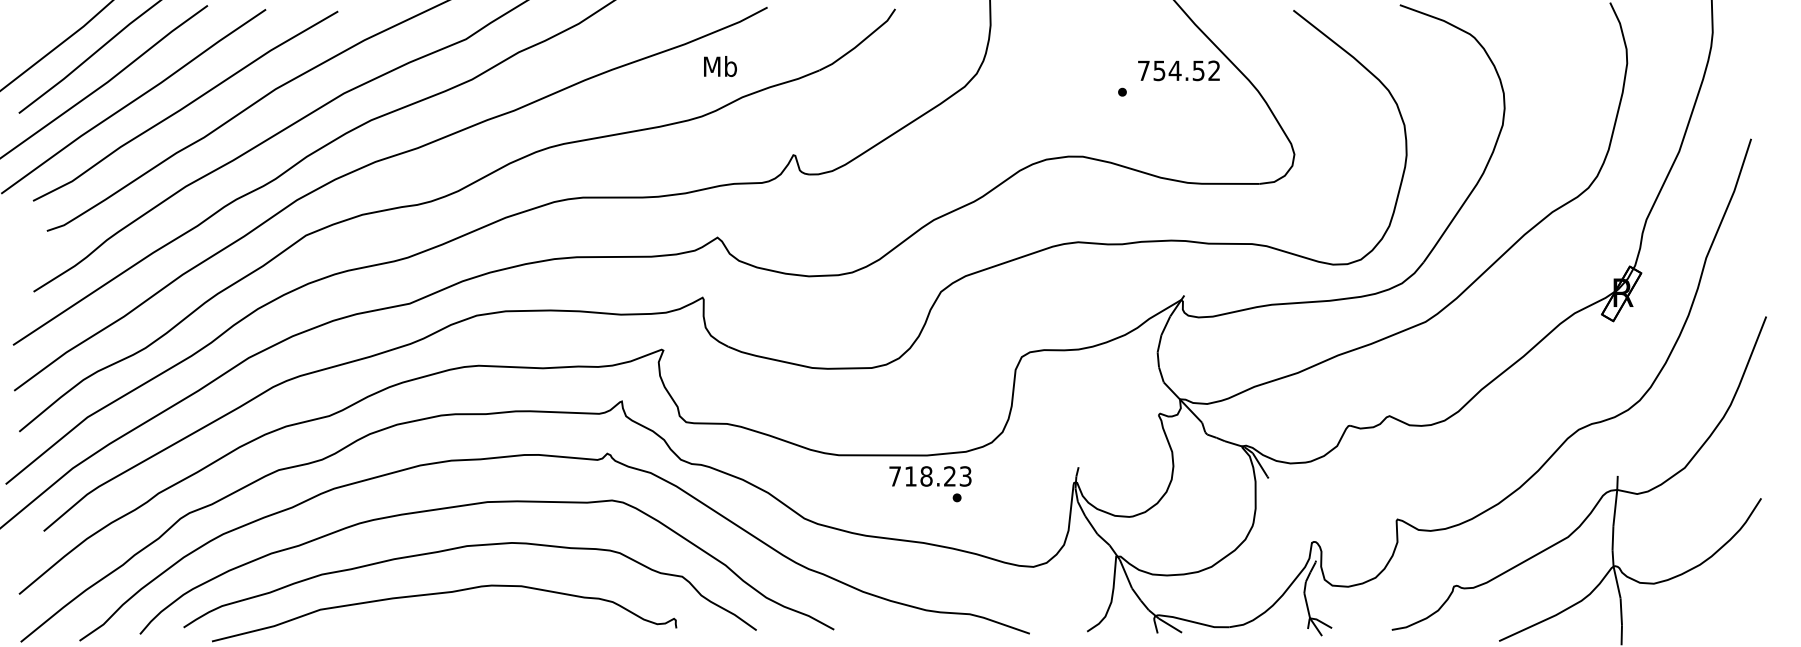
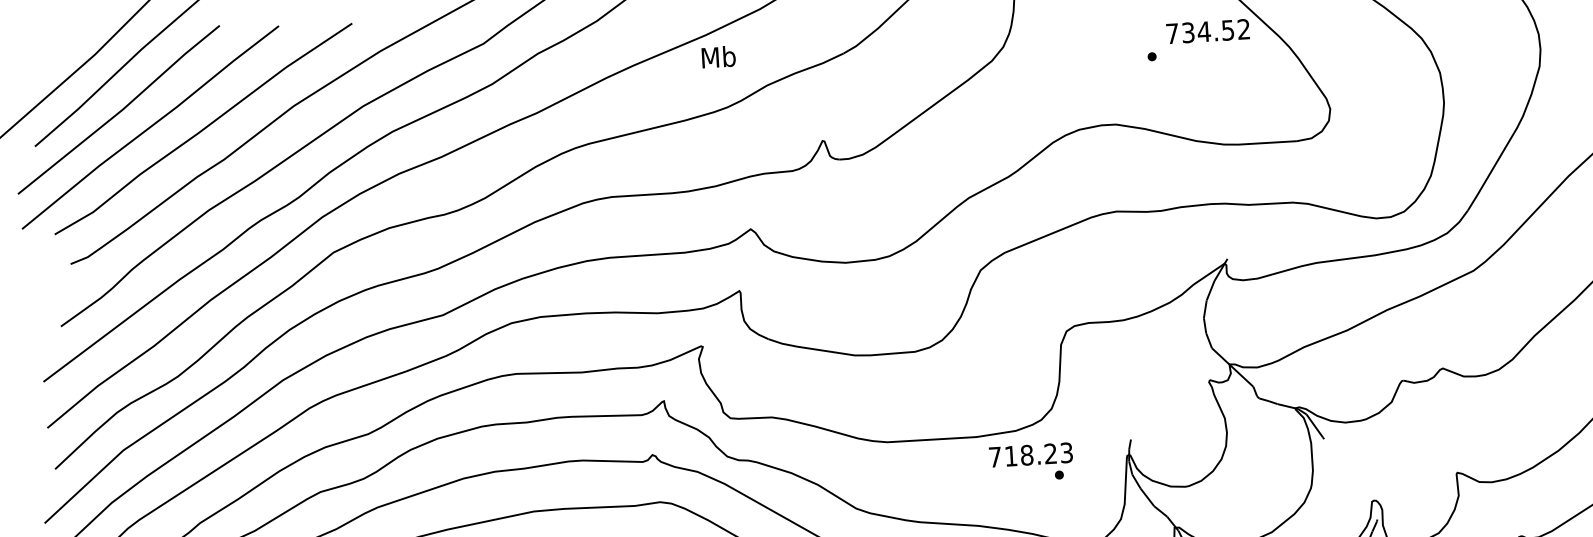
text: (720, 66) -> (718, 57), moved
text: (1159, 70) -> (1188, 32), 754.52 -> 734.52
text: (930, 484) -> (1031, 463), moved

